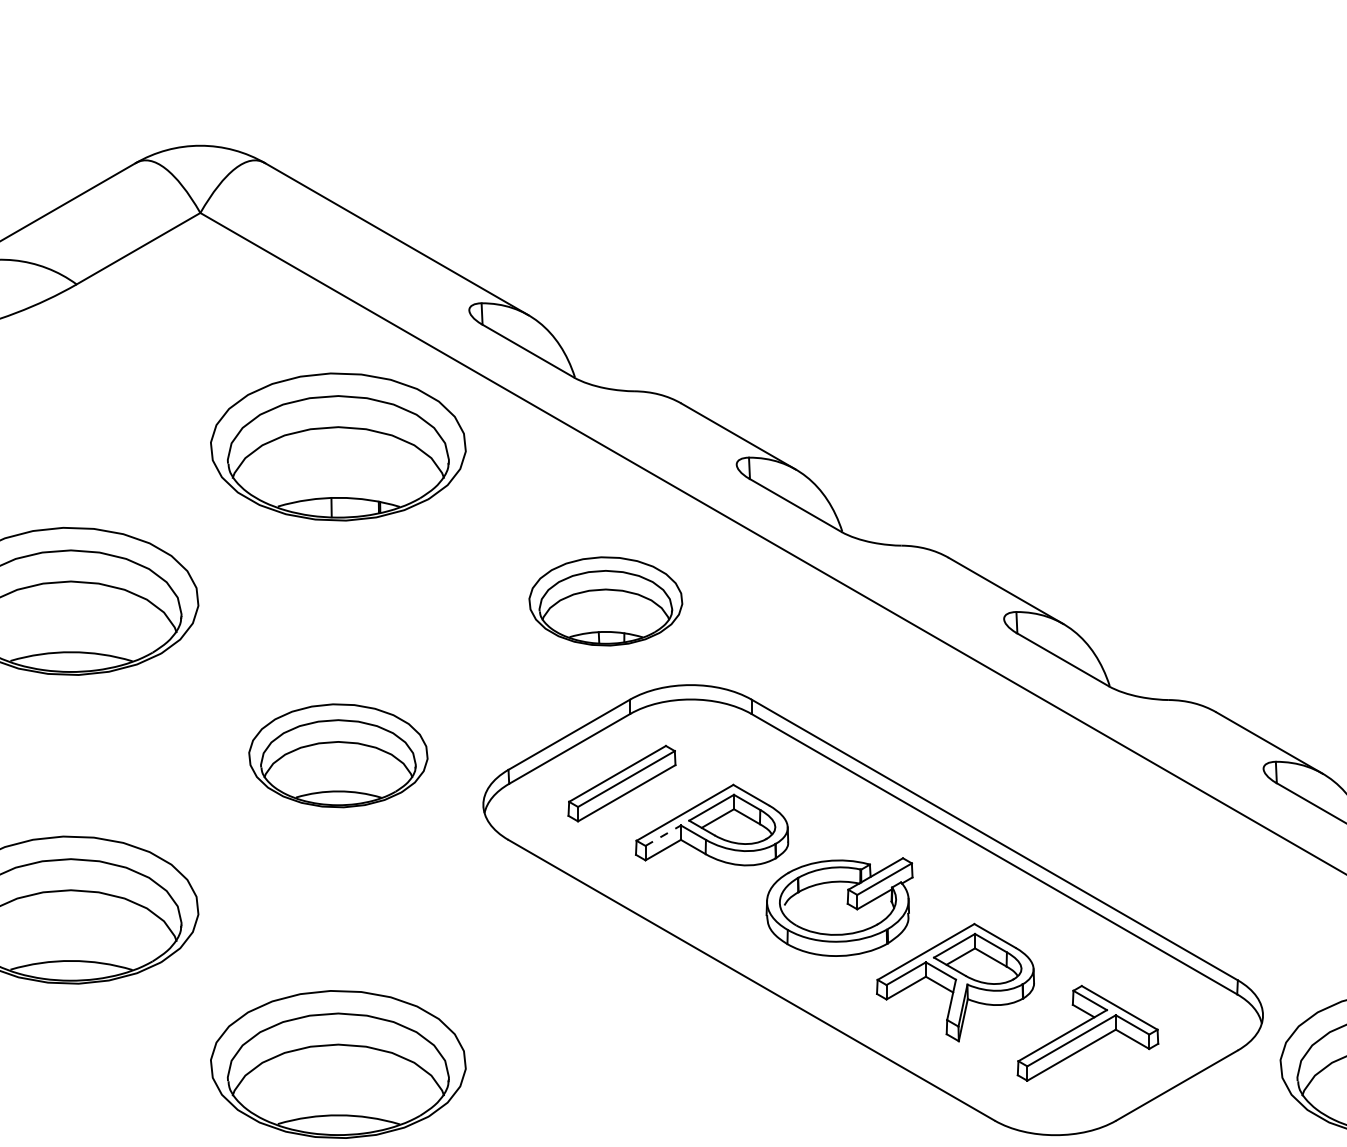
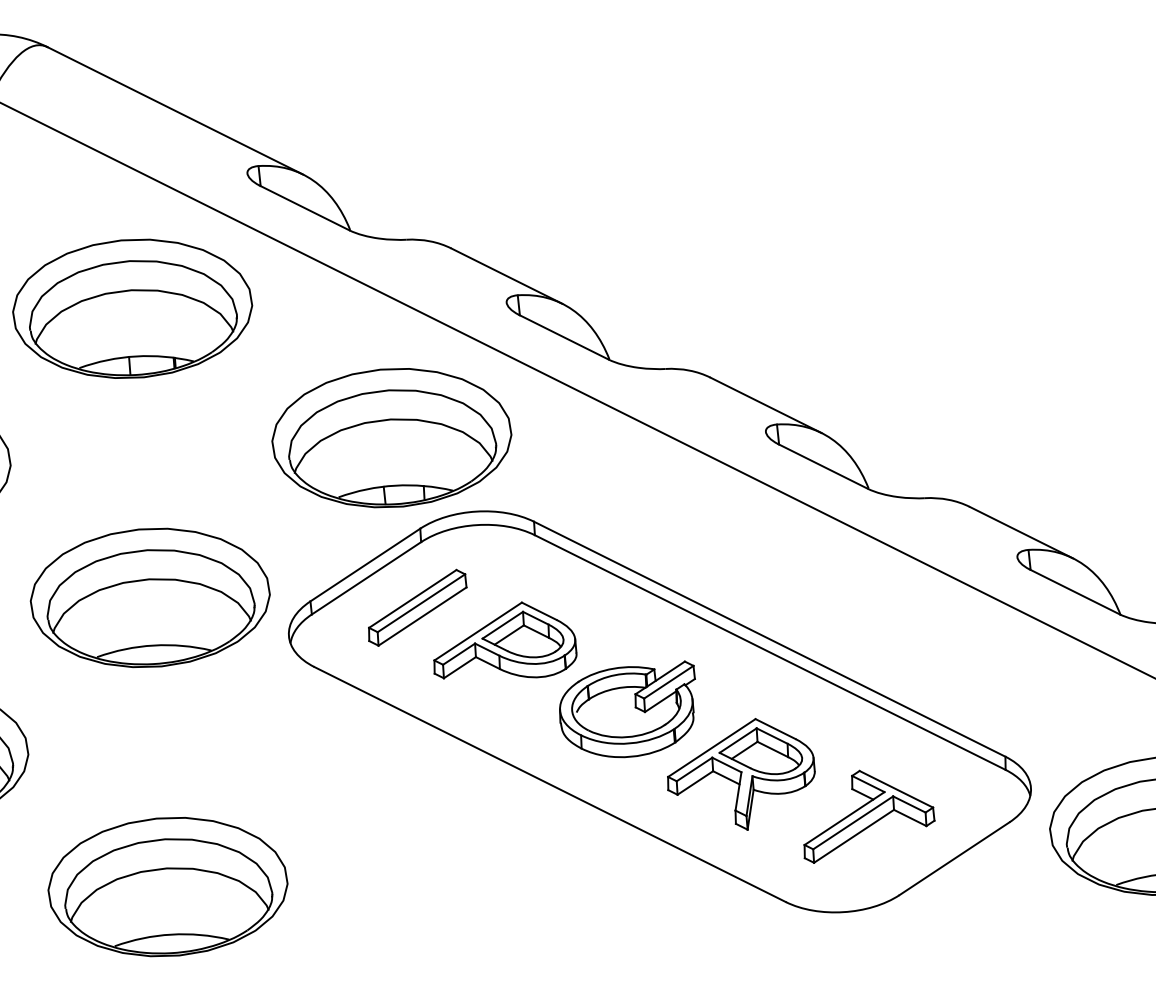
part: (605, 601) -> (391, 438), size x1.67
part: (338, 755) -> (150, 597), size x1.43
line: (663, 835) -> (459, 653), dashed -> solid

